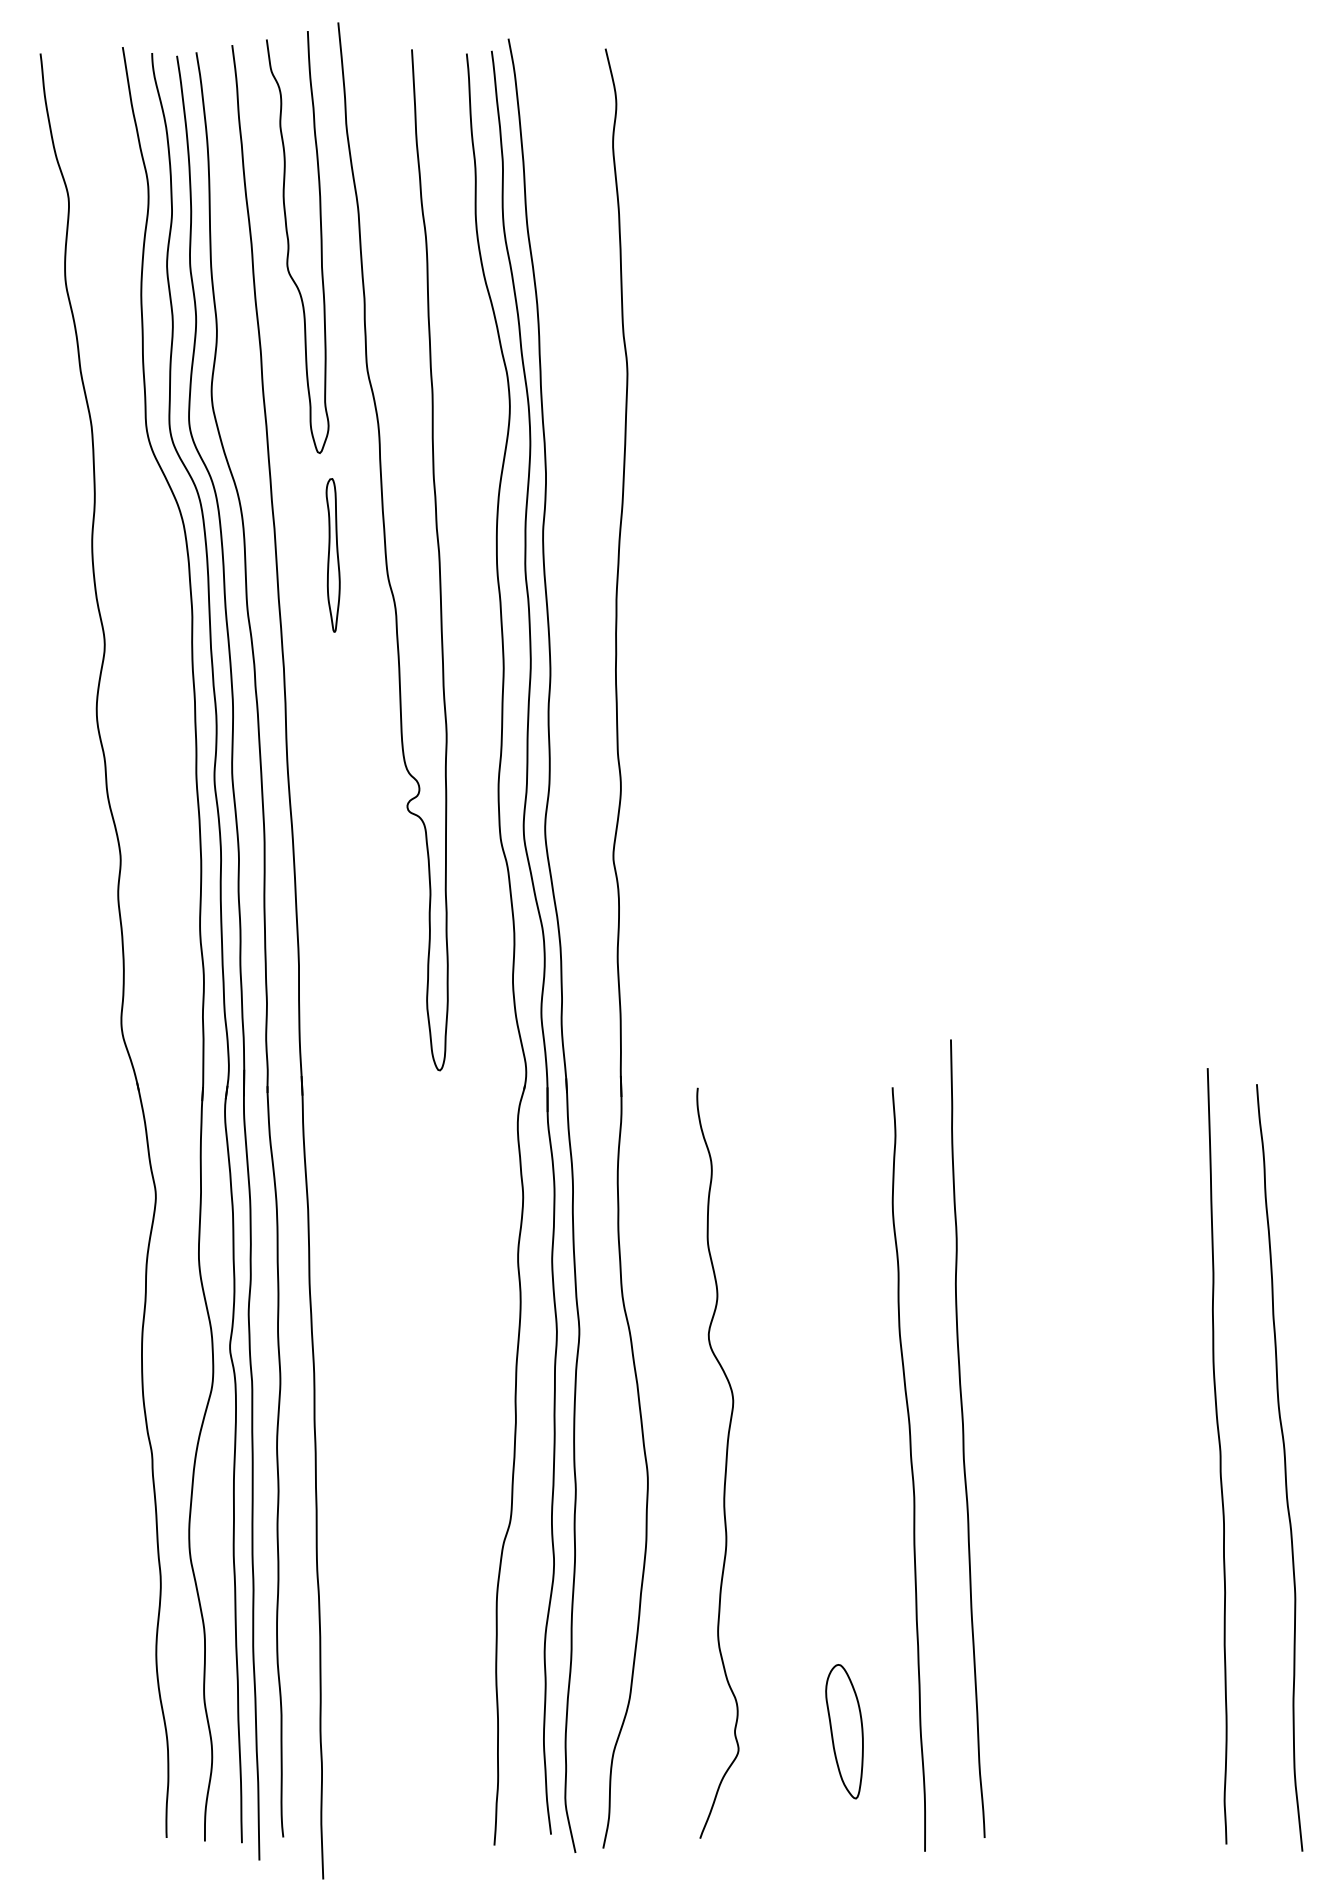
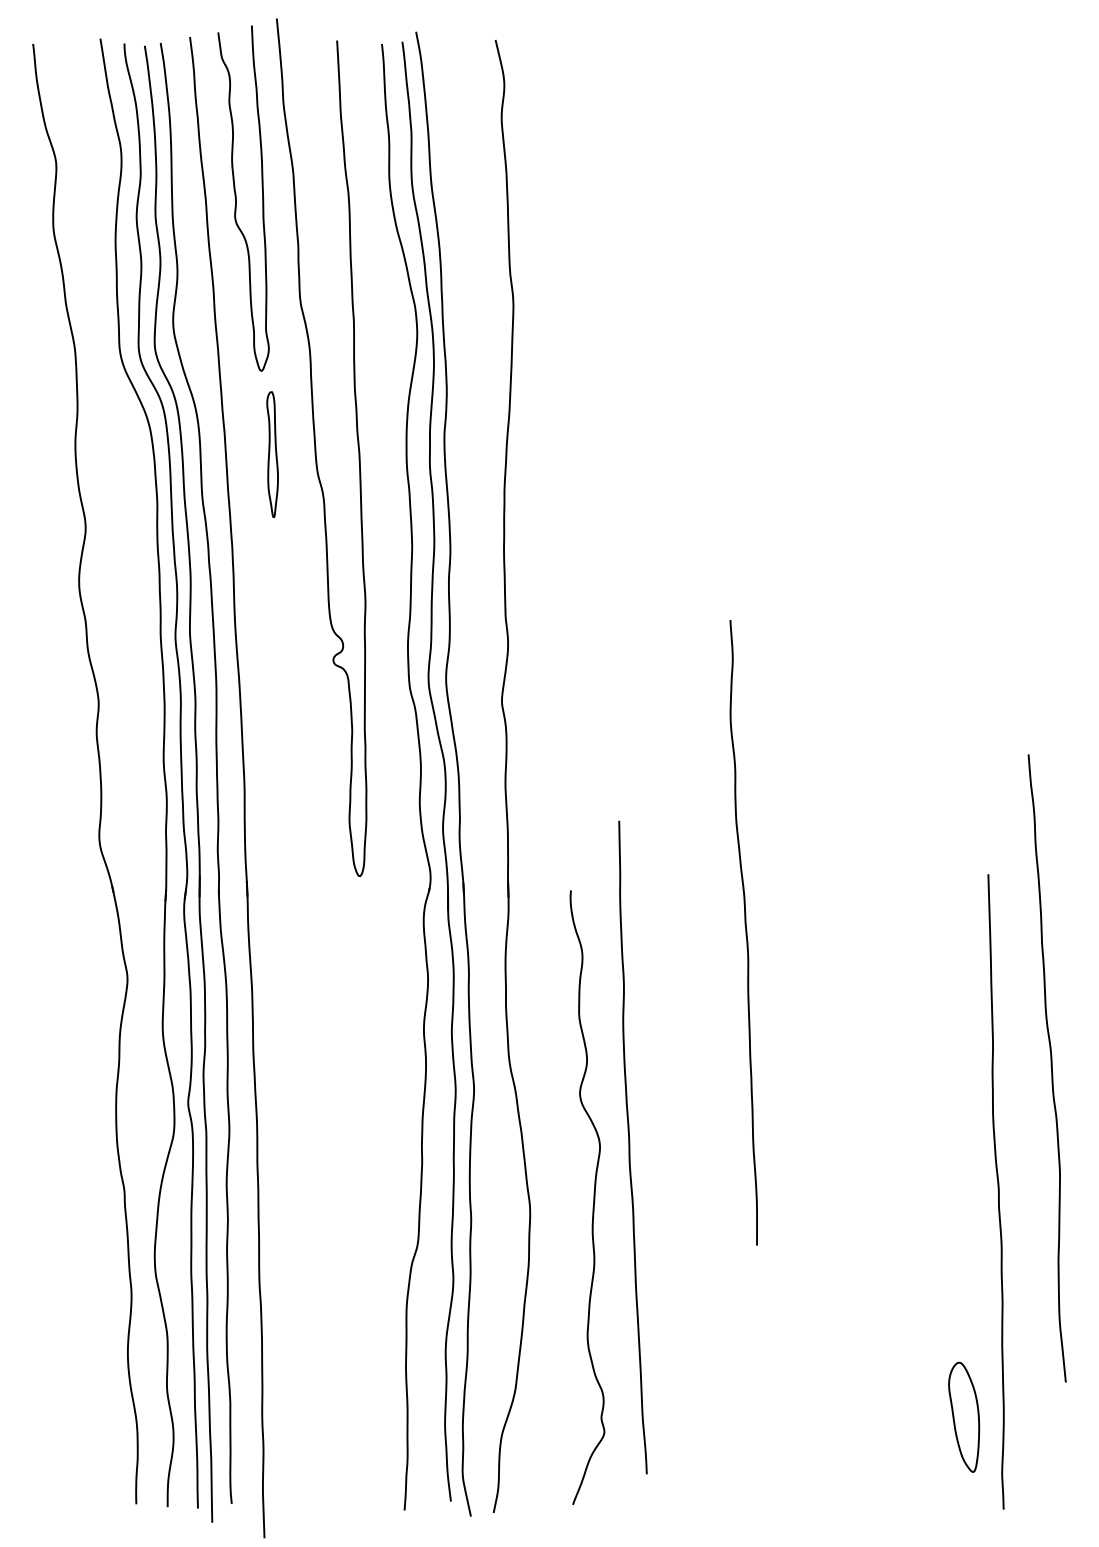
curve: (964, 1438) -> (630, 1147), moved
curve: (1283, 1464) -> (1050, 1065), moved
curve: (910, 1469) -> (745, 932), moved
part: (845, 1730) -> (964, 1416), moved

